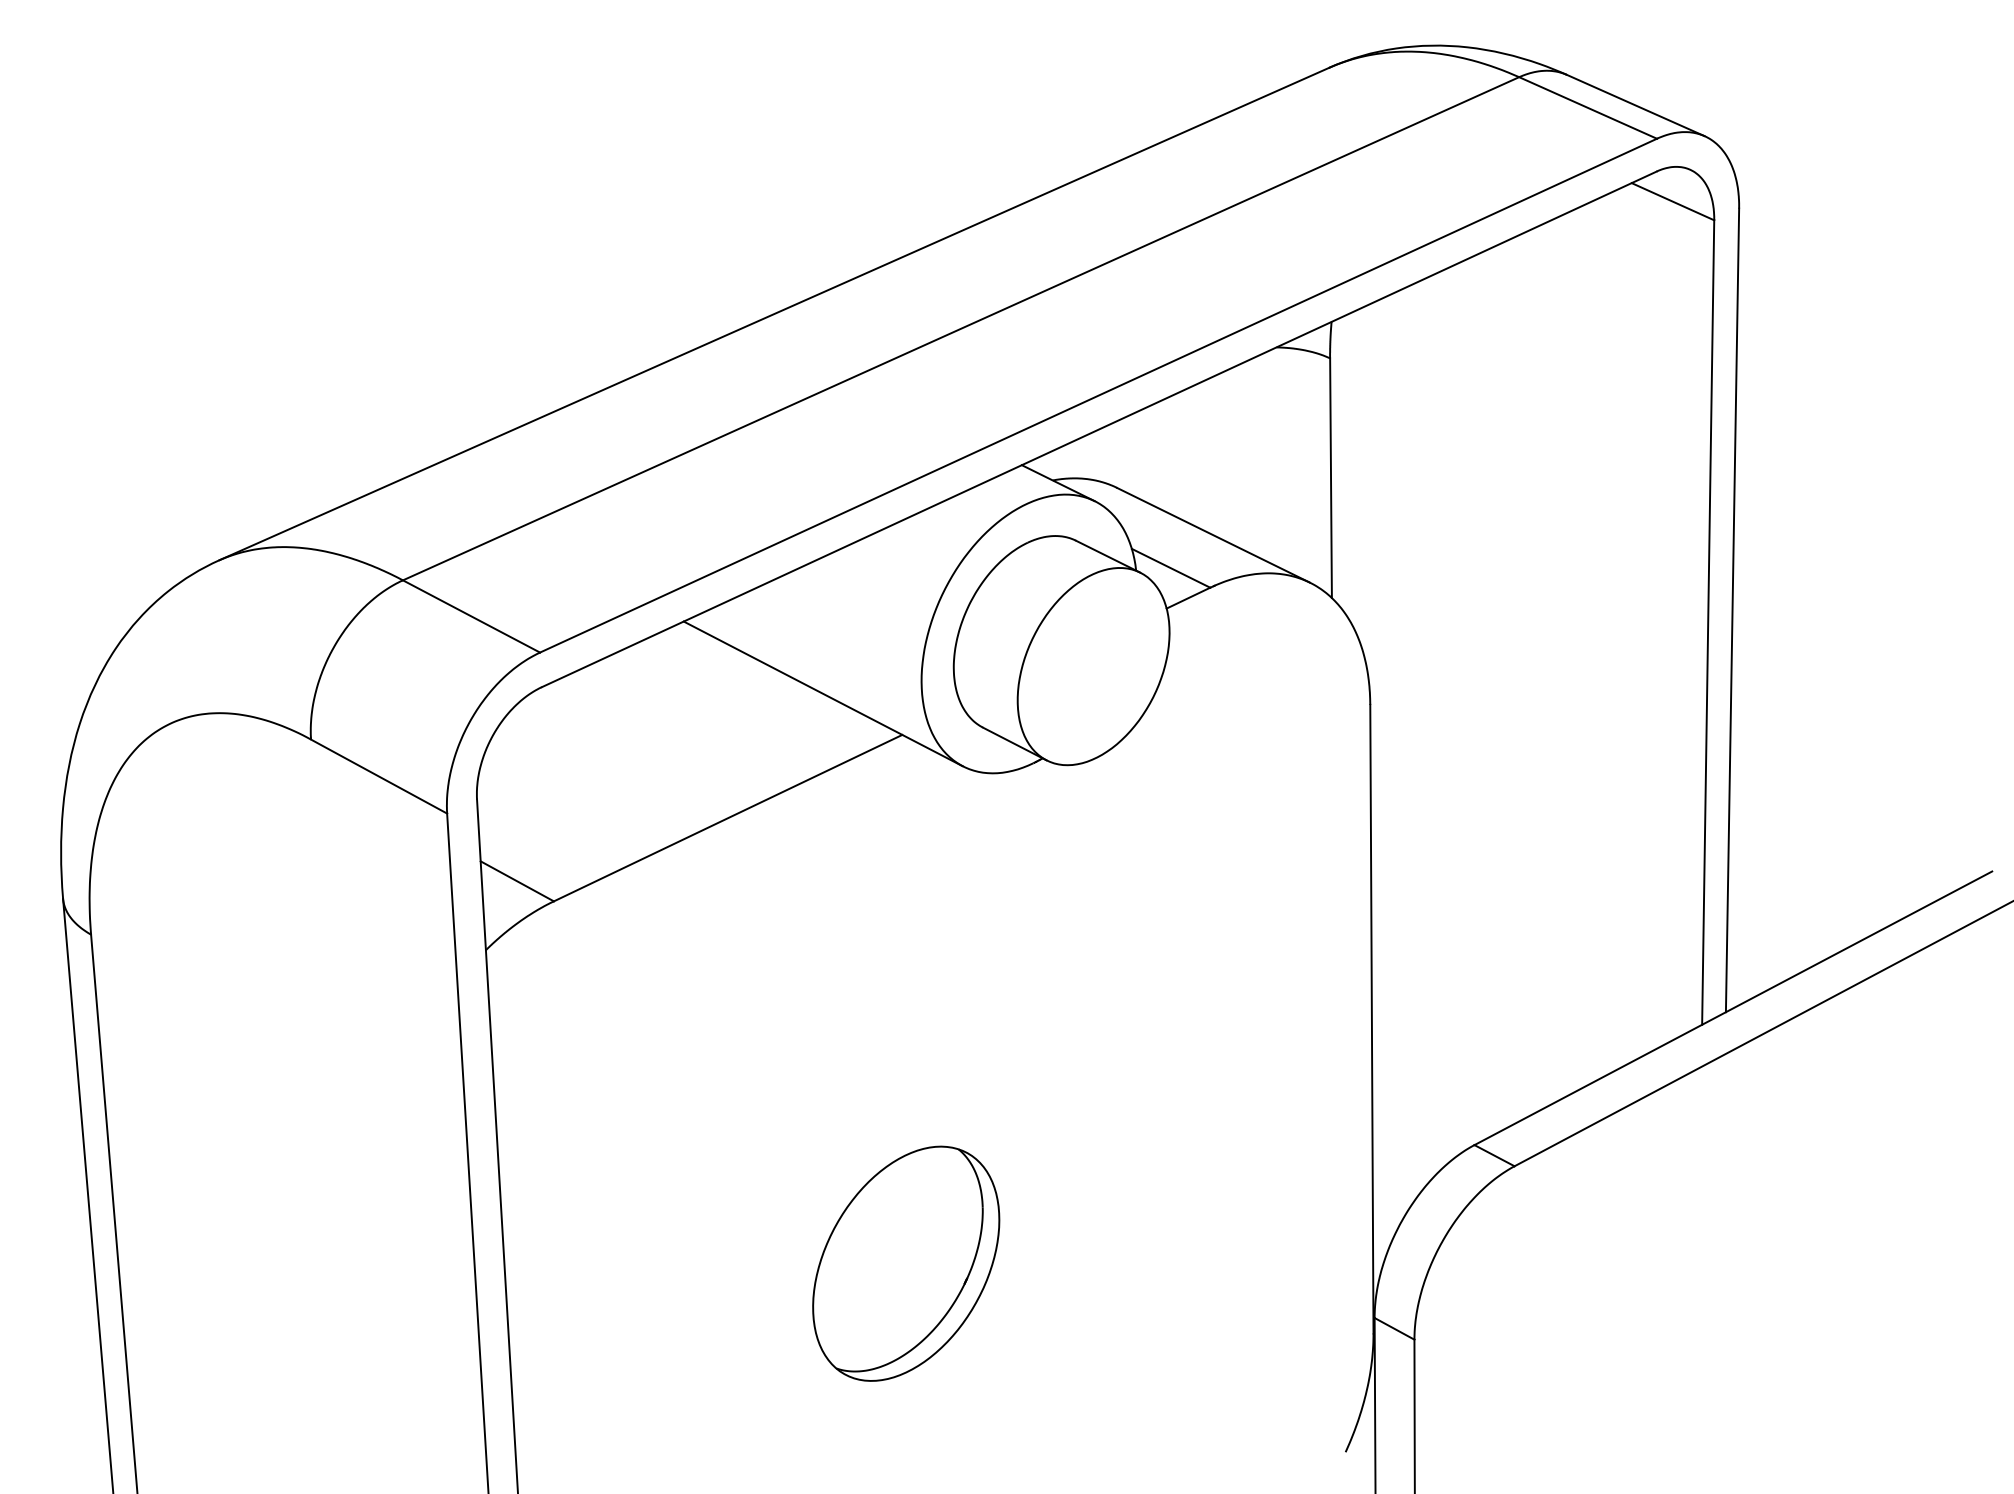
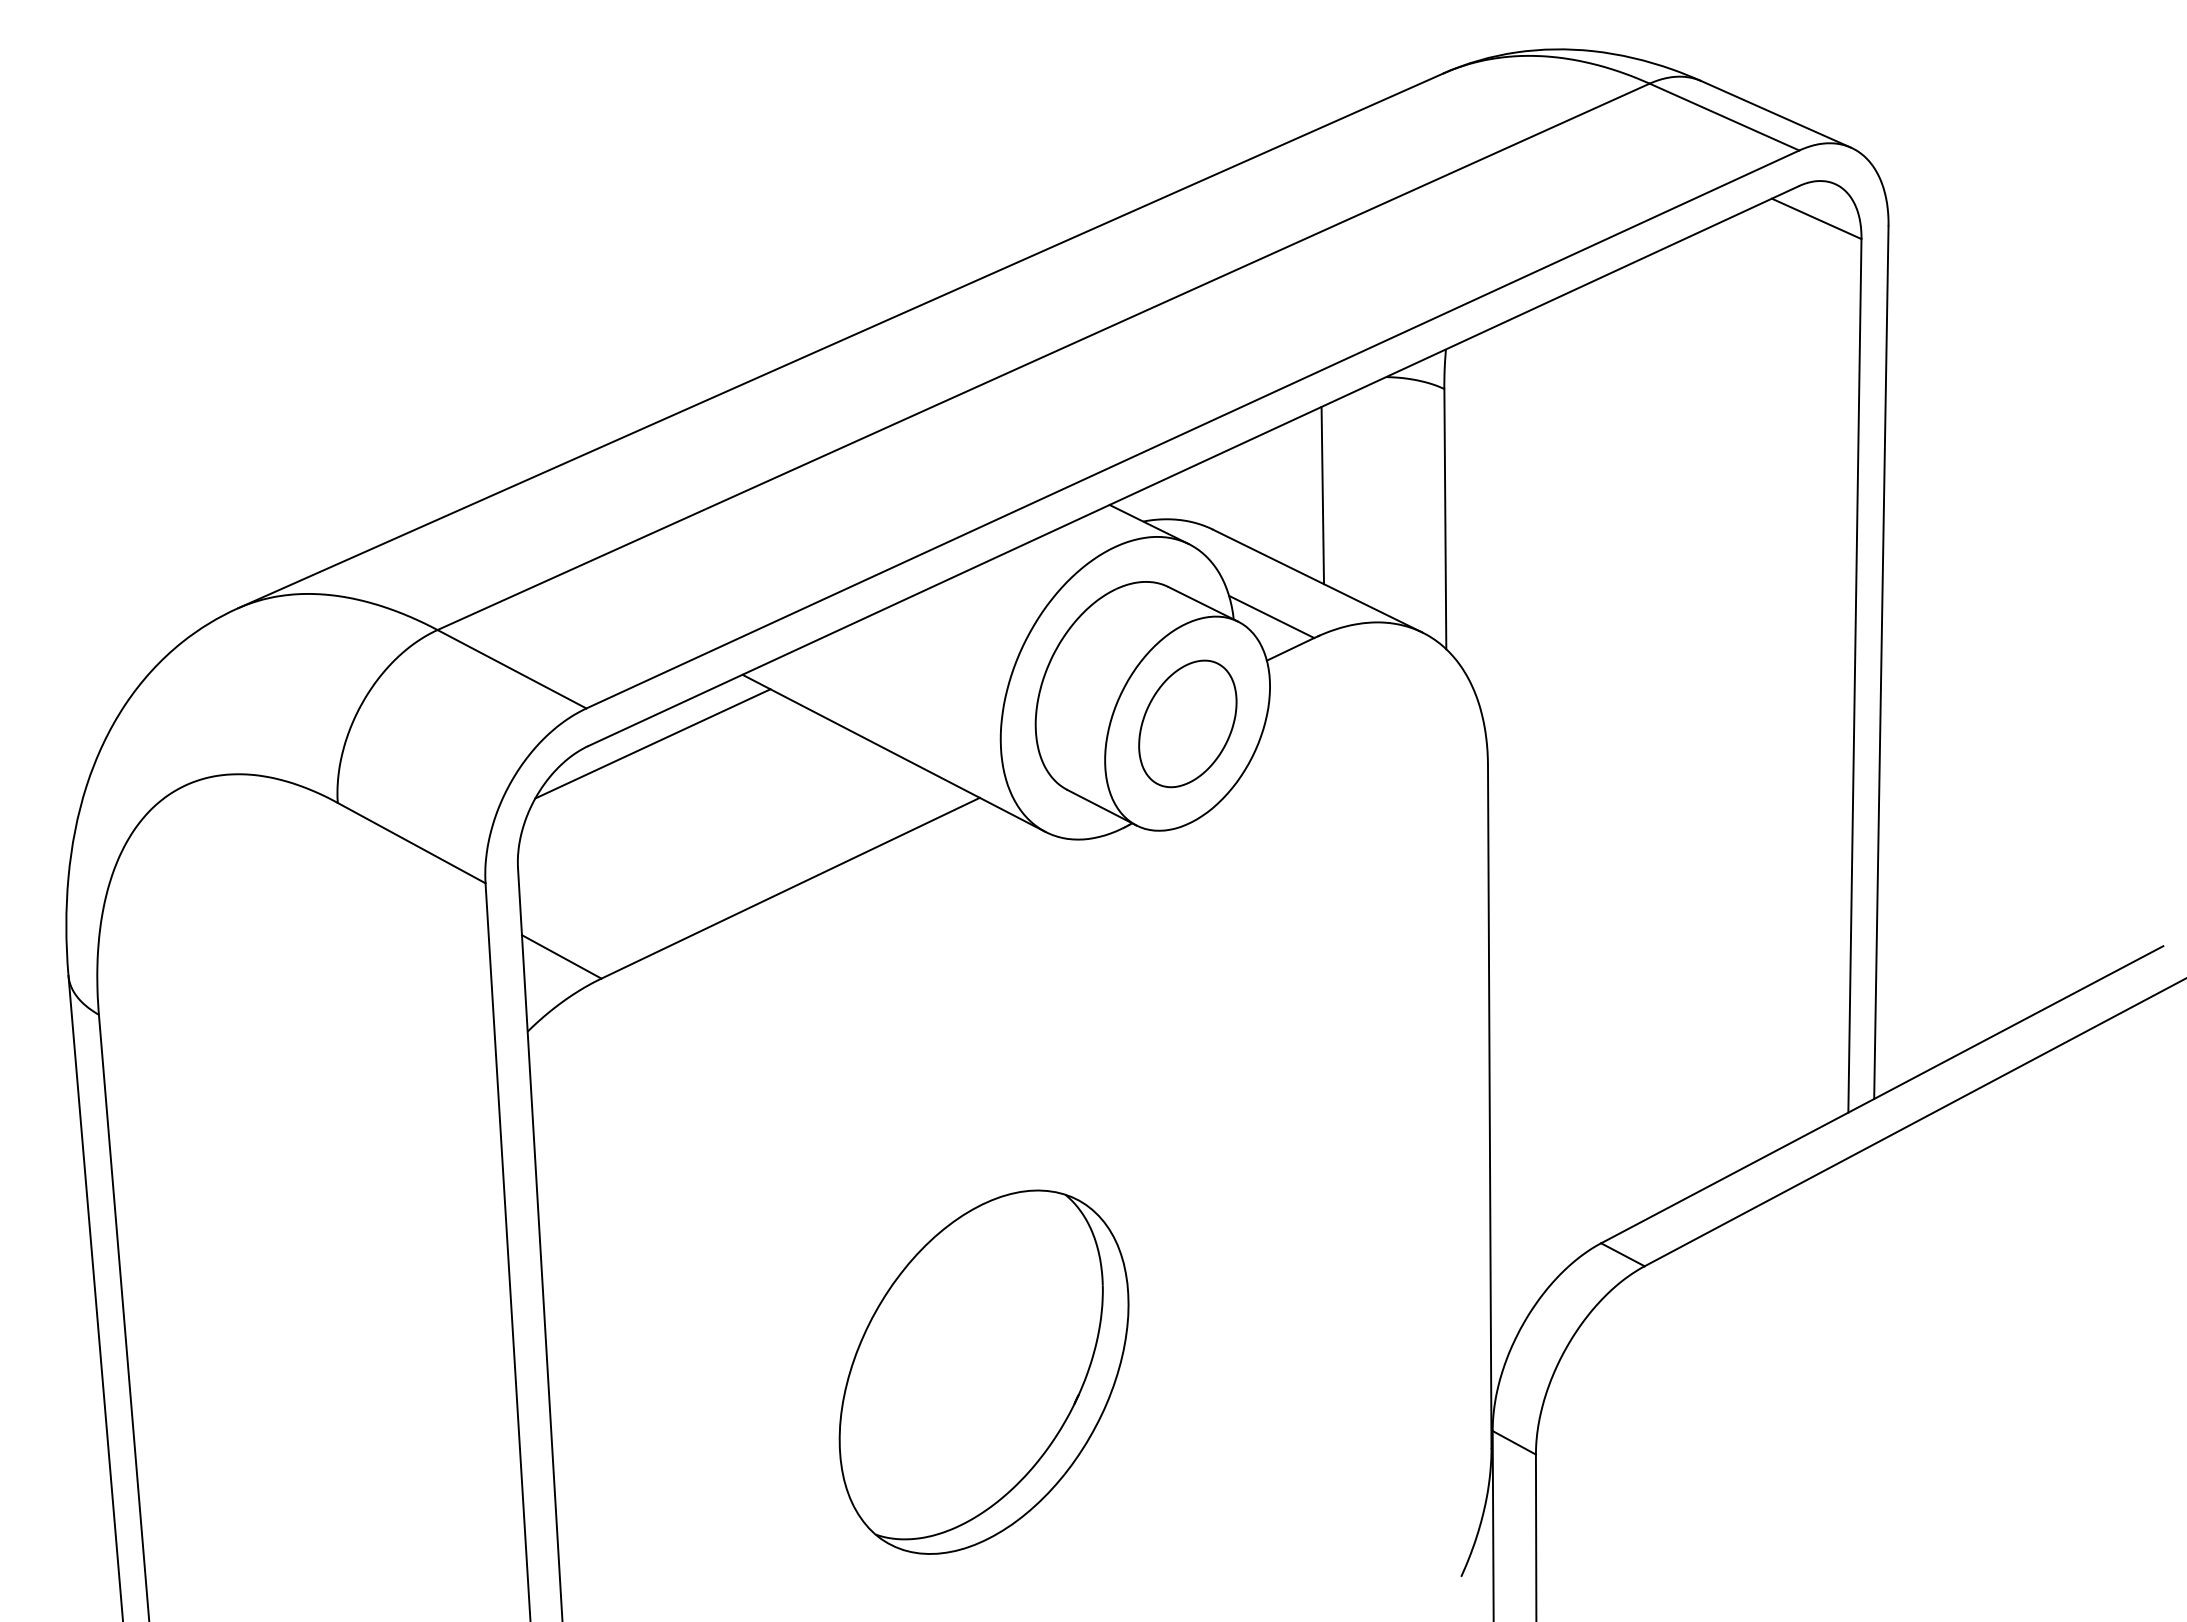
line: (1217, 456) -> (1322, 495), added
part: (1093, 666) -> (1187, 723), added
line: (600, 684) -> (652, 743), added
part: (905, 1263) -> (983, 1371), size x1.43

